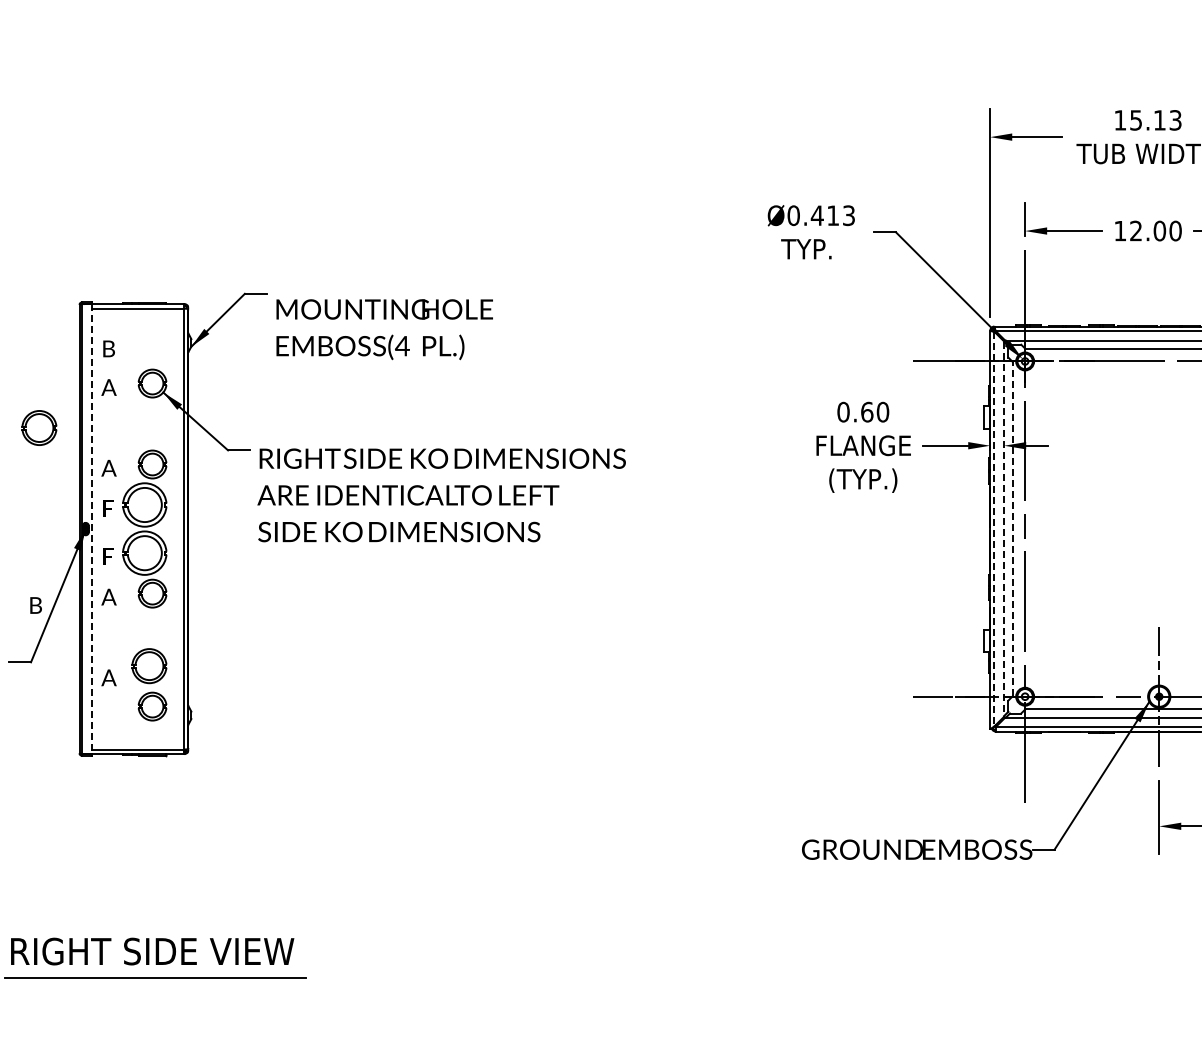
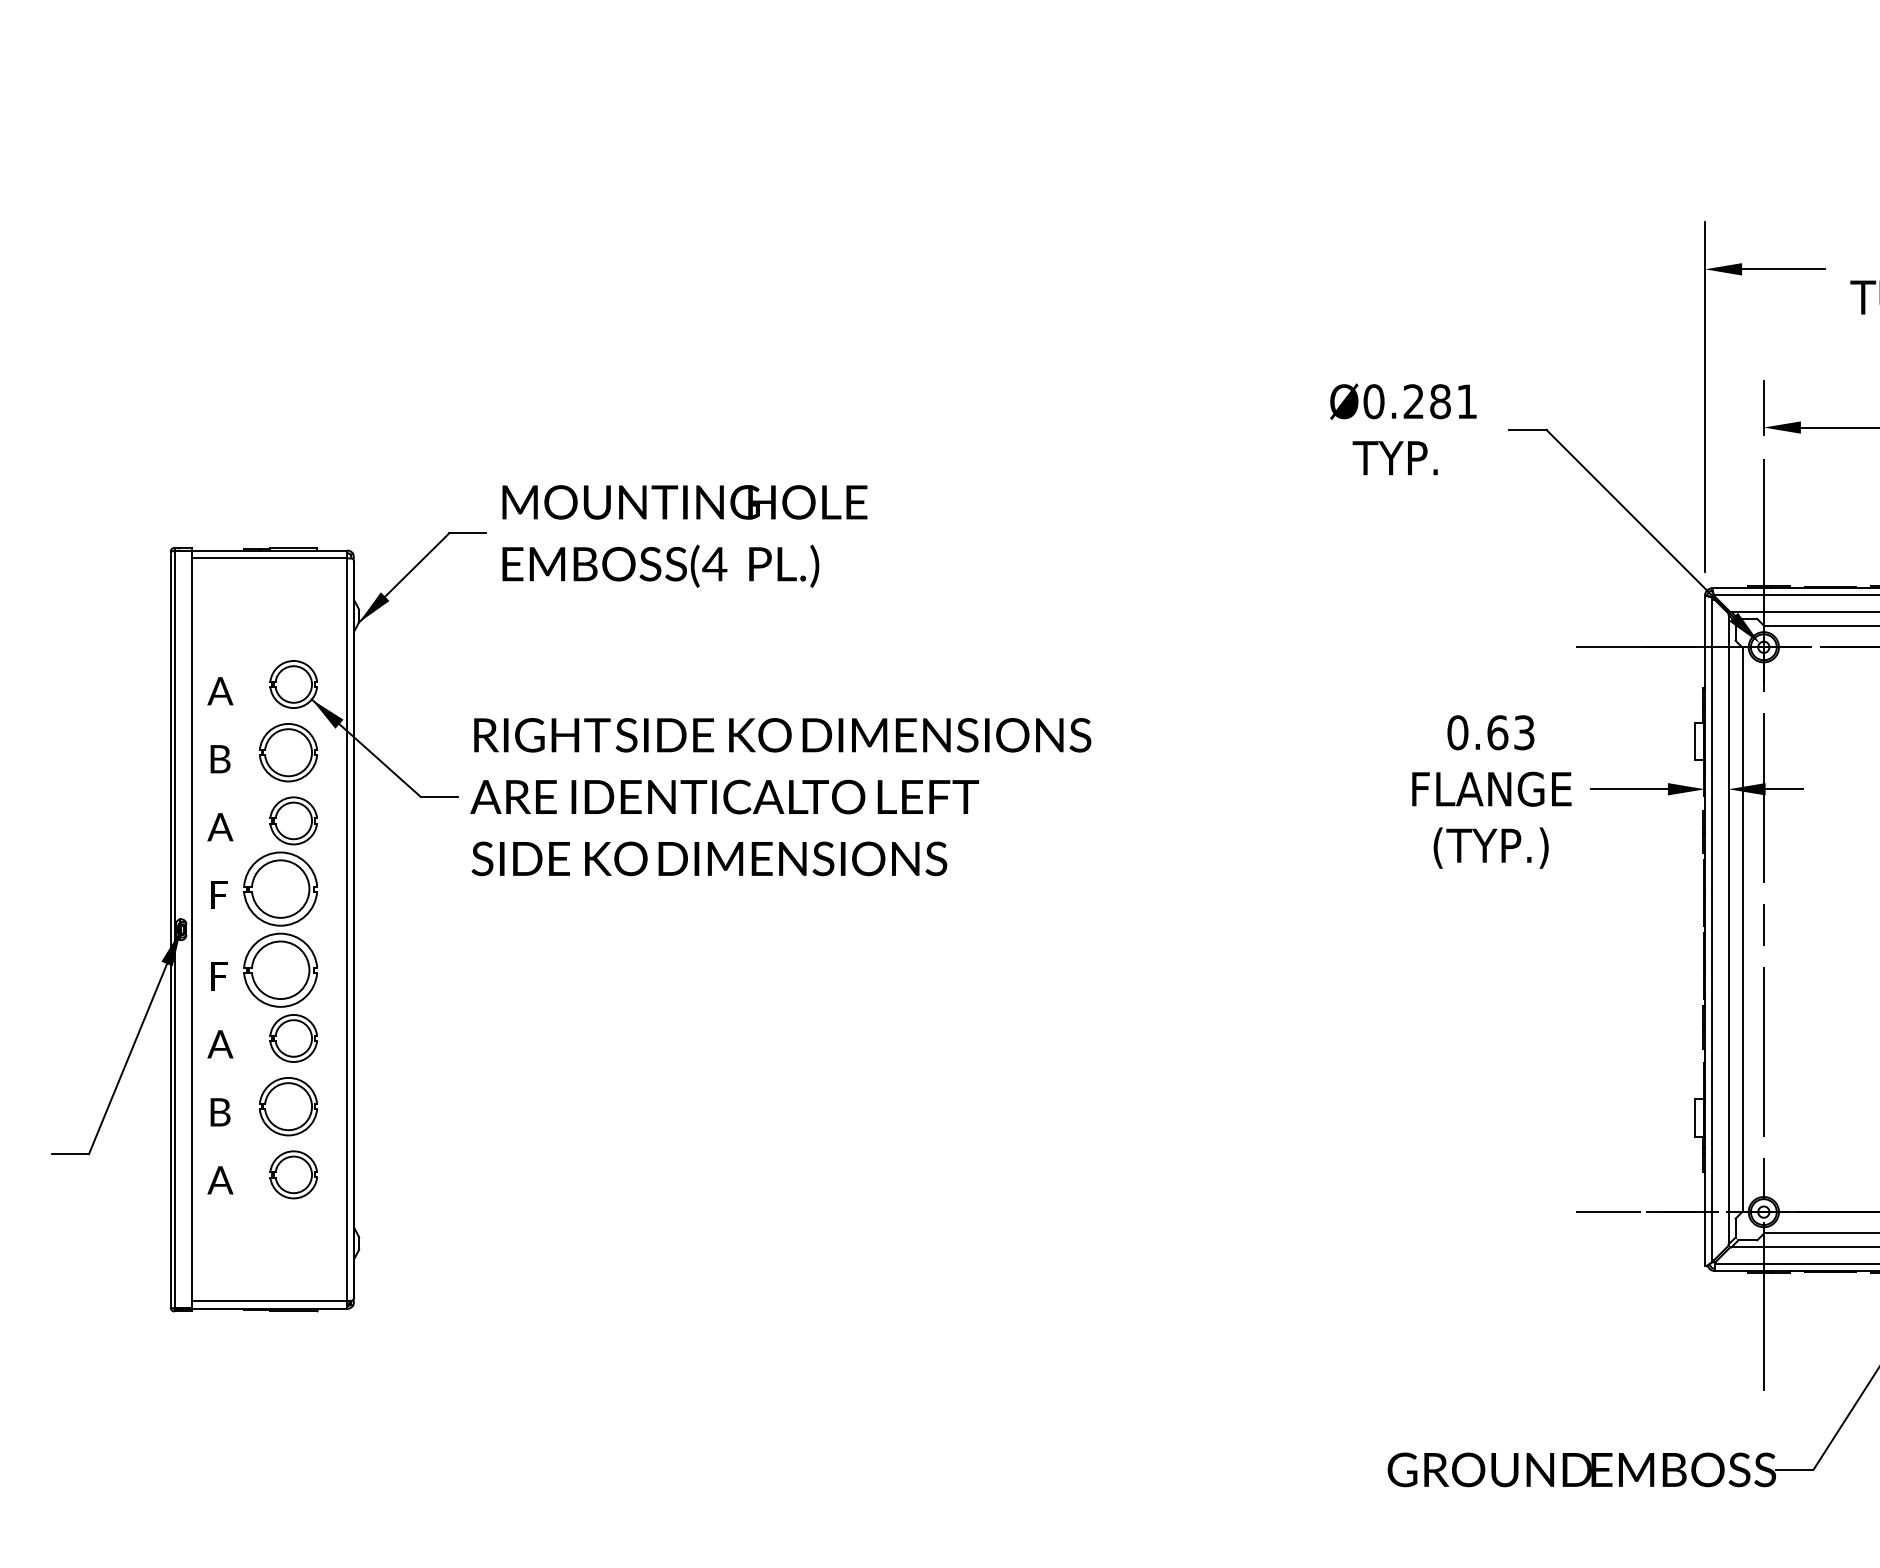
text: (832, 215) -> (1439, 401), Ø0.413 -> Ø0.281
text: (384, 329) -> (684, 536), moved
text: (108, 348) -> (219, 758), moved
text: (882, 411) -> (1523, 731), 0.60 -> 0.63
part: (39, 427) -> (288, 751), moved
text: (441, 495) -> (780, 797), moved
line: (1012, 528) -> (1742, 928), dashed -> solid
line: (91, 529) -> (190, 930), dashed -> solid
line: (994, 529) -> (1712, 930), dashed -> solid
line: (1004, 529) -> (1729, 930), dashed -> solid
text: (35, 605) -> (219, 1112), moved
part: (149, 684) -> (288, 1137), moved

